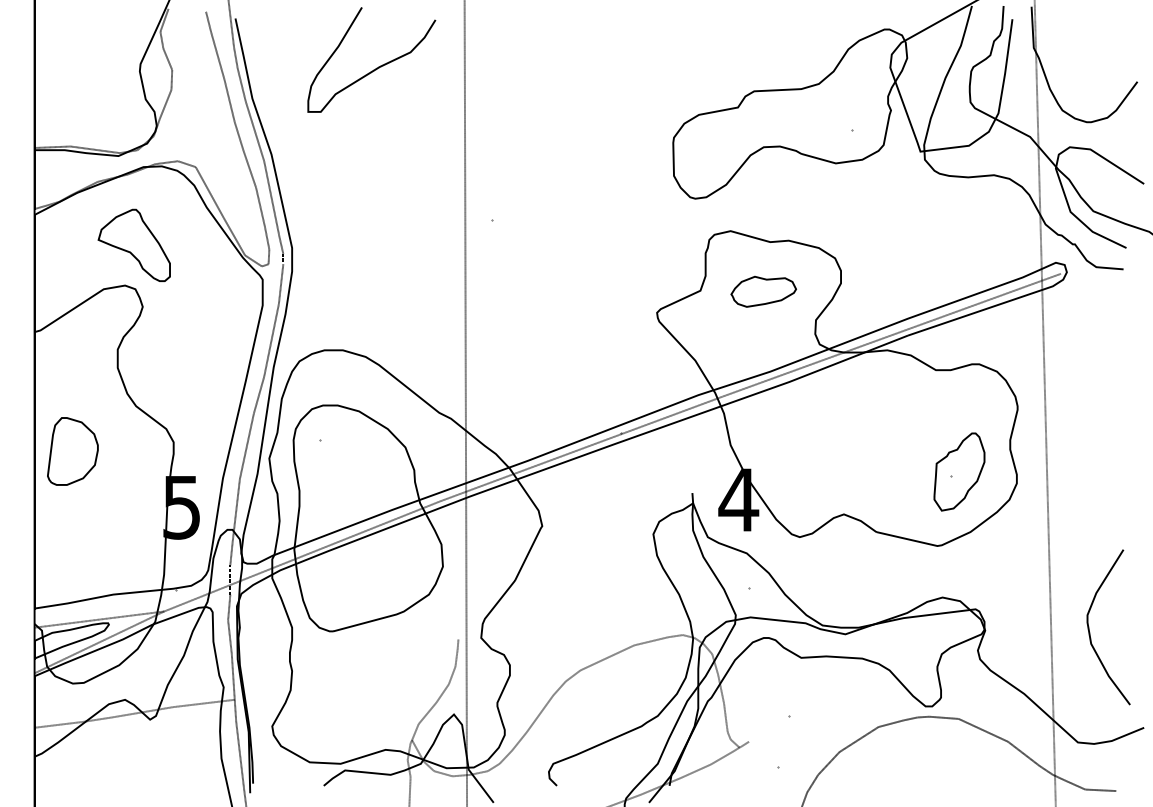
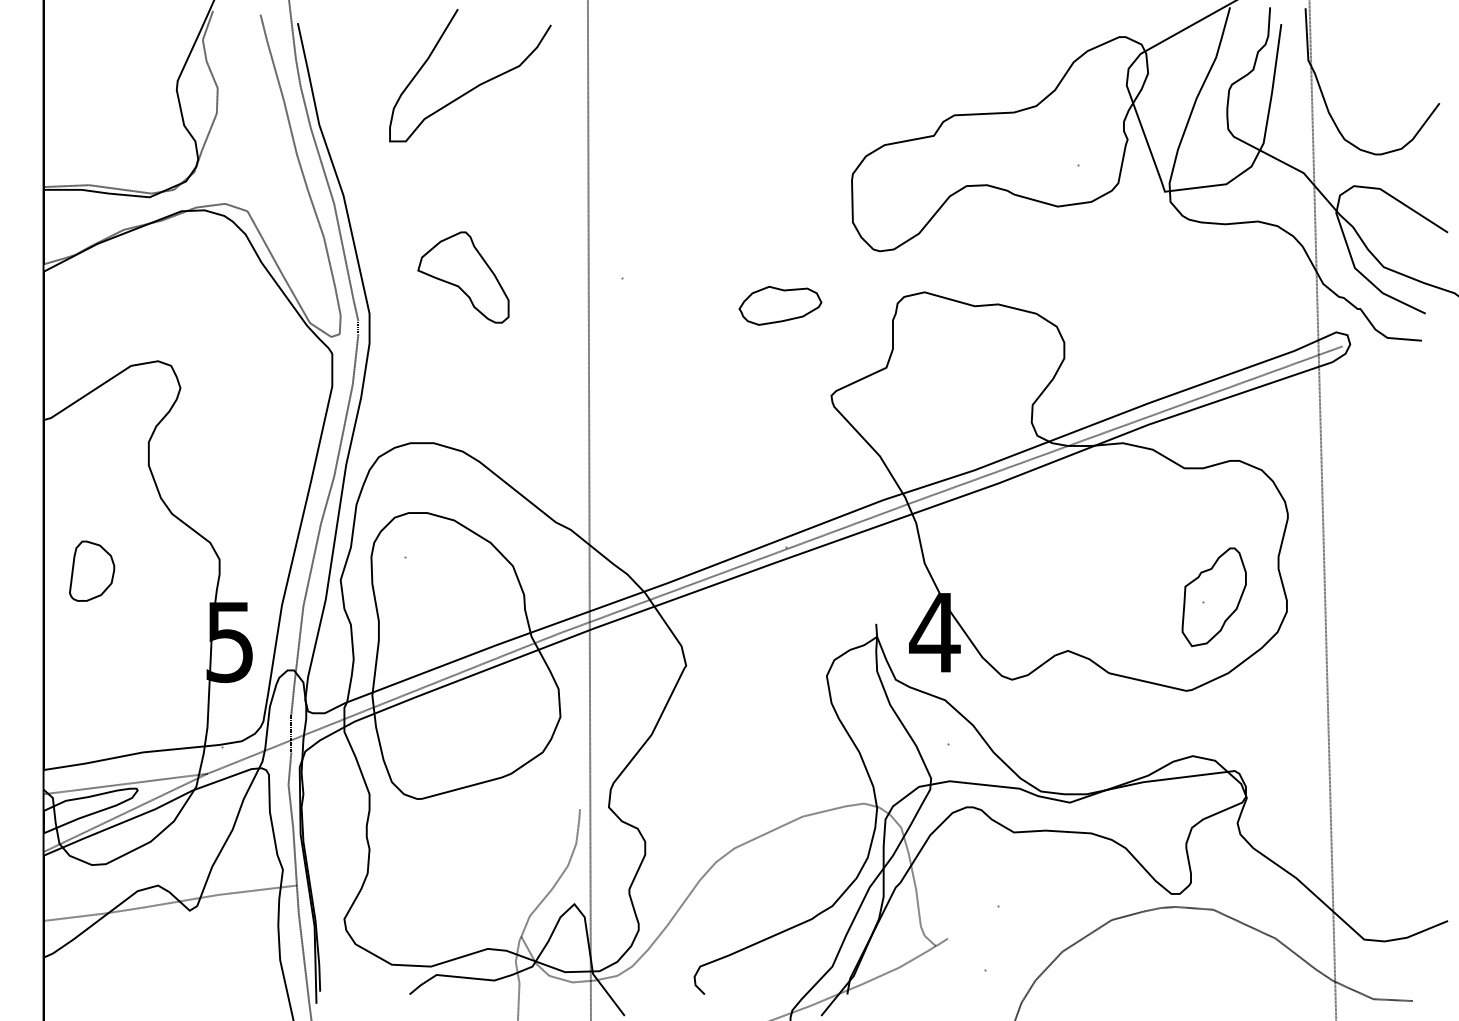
part: (133, 244) -> (462, 276), moved
part: (763, 291) -> (780, 305), moved
part: (72, 451) -> (91, 571), size x0.7
curve: (1090, 632) -> (1380, 800), removed

